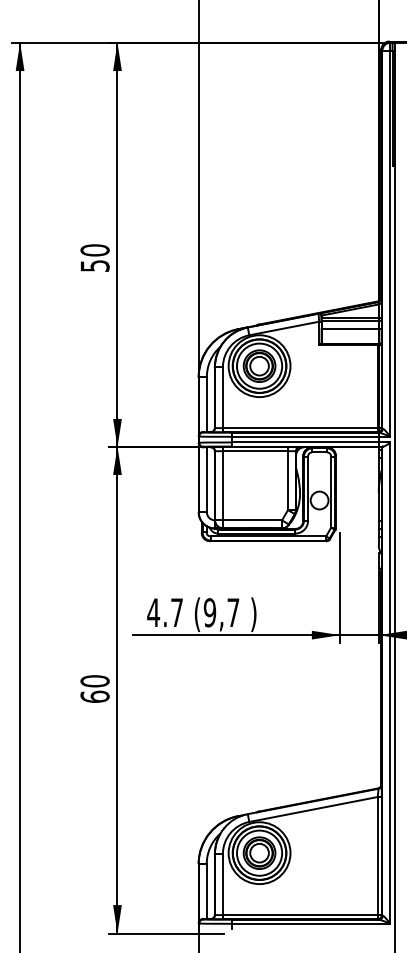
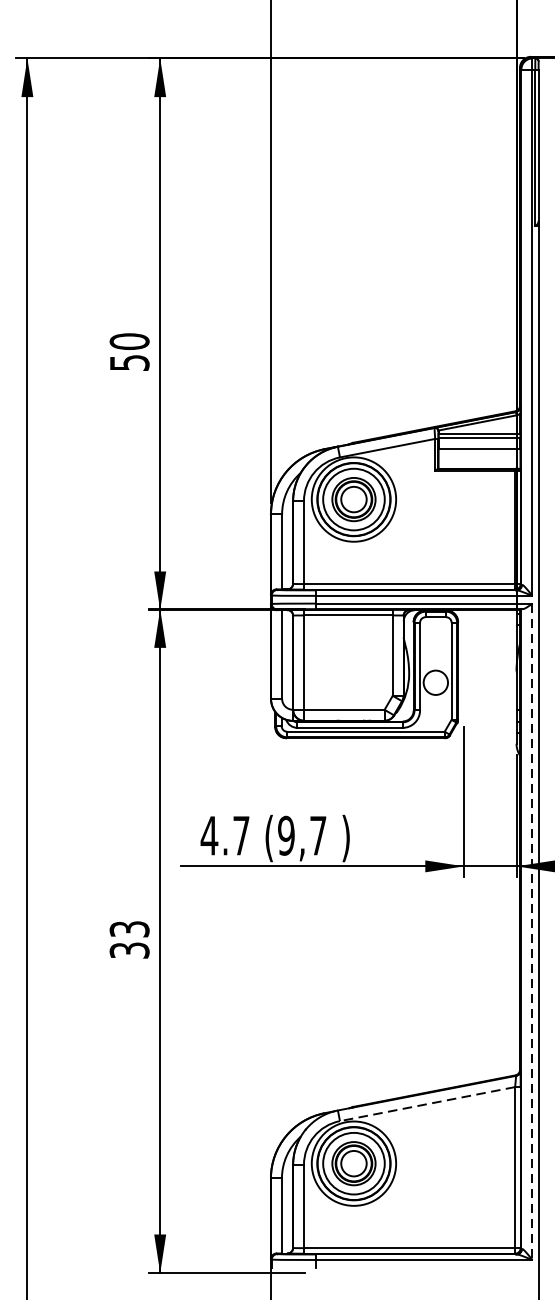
line: (390, 683) -> (532, 932), solid -> dashed
text: (94, 688) -> (128, 939), 60 -> 33
line: (313, 809) -> (427, 1104), solid -> dashed

